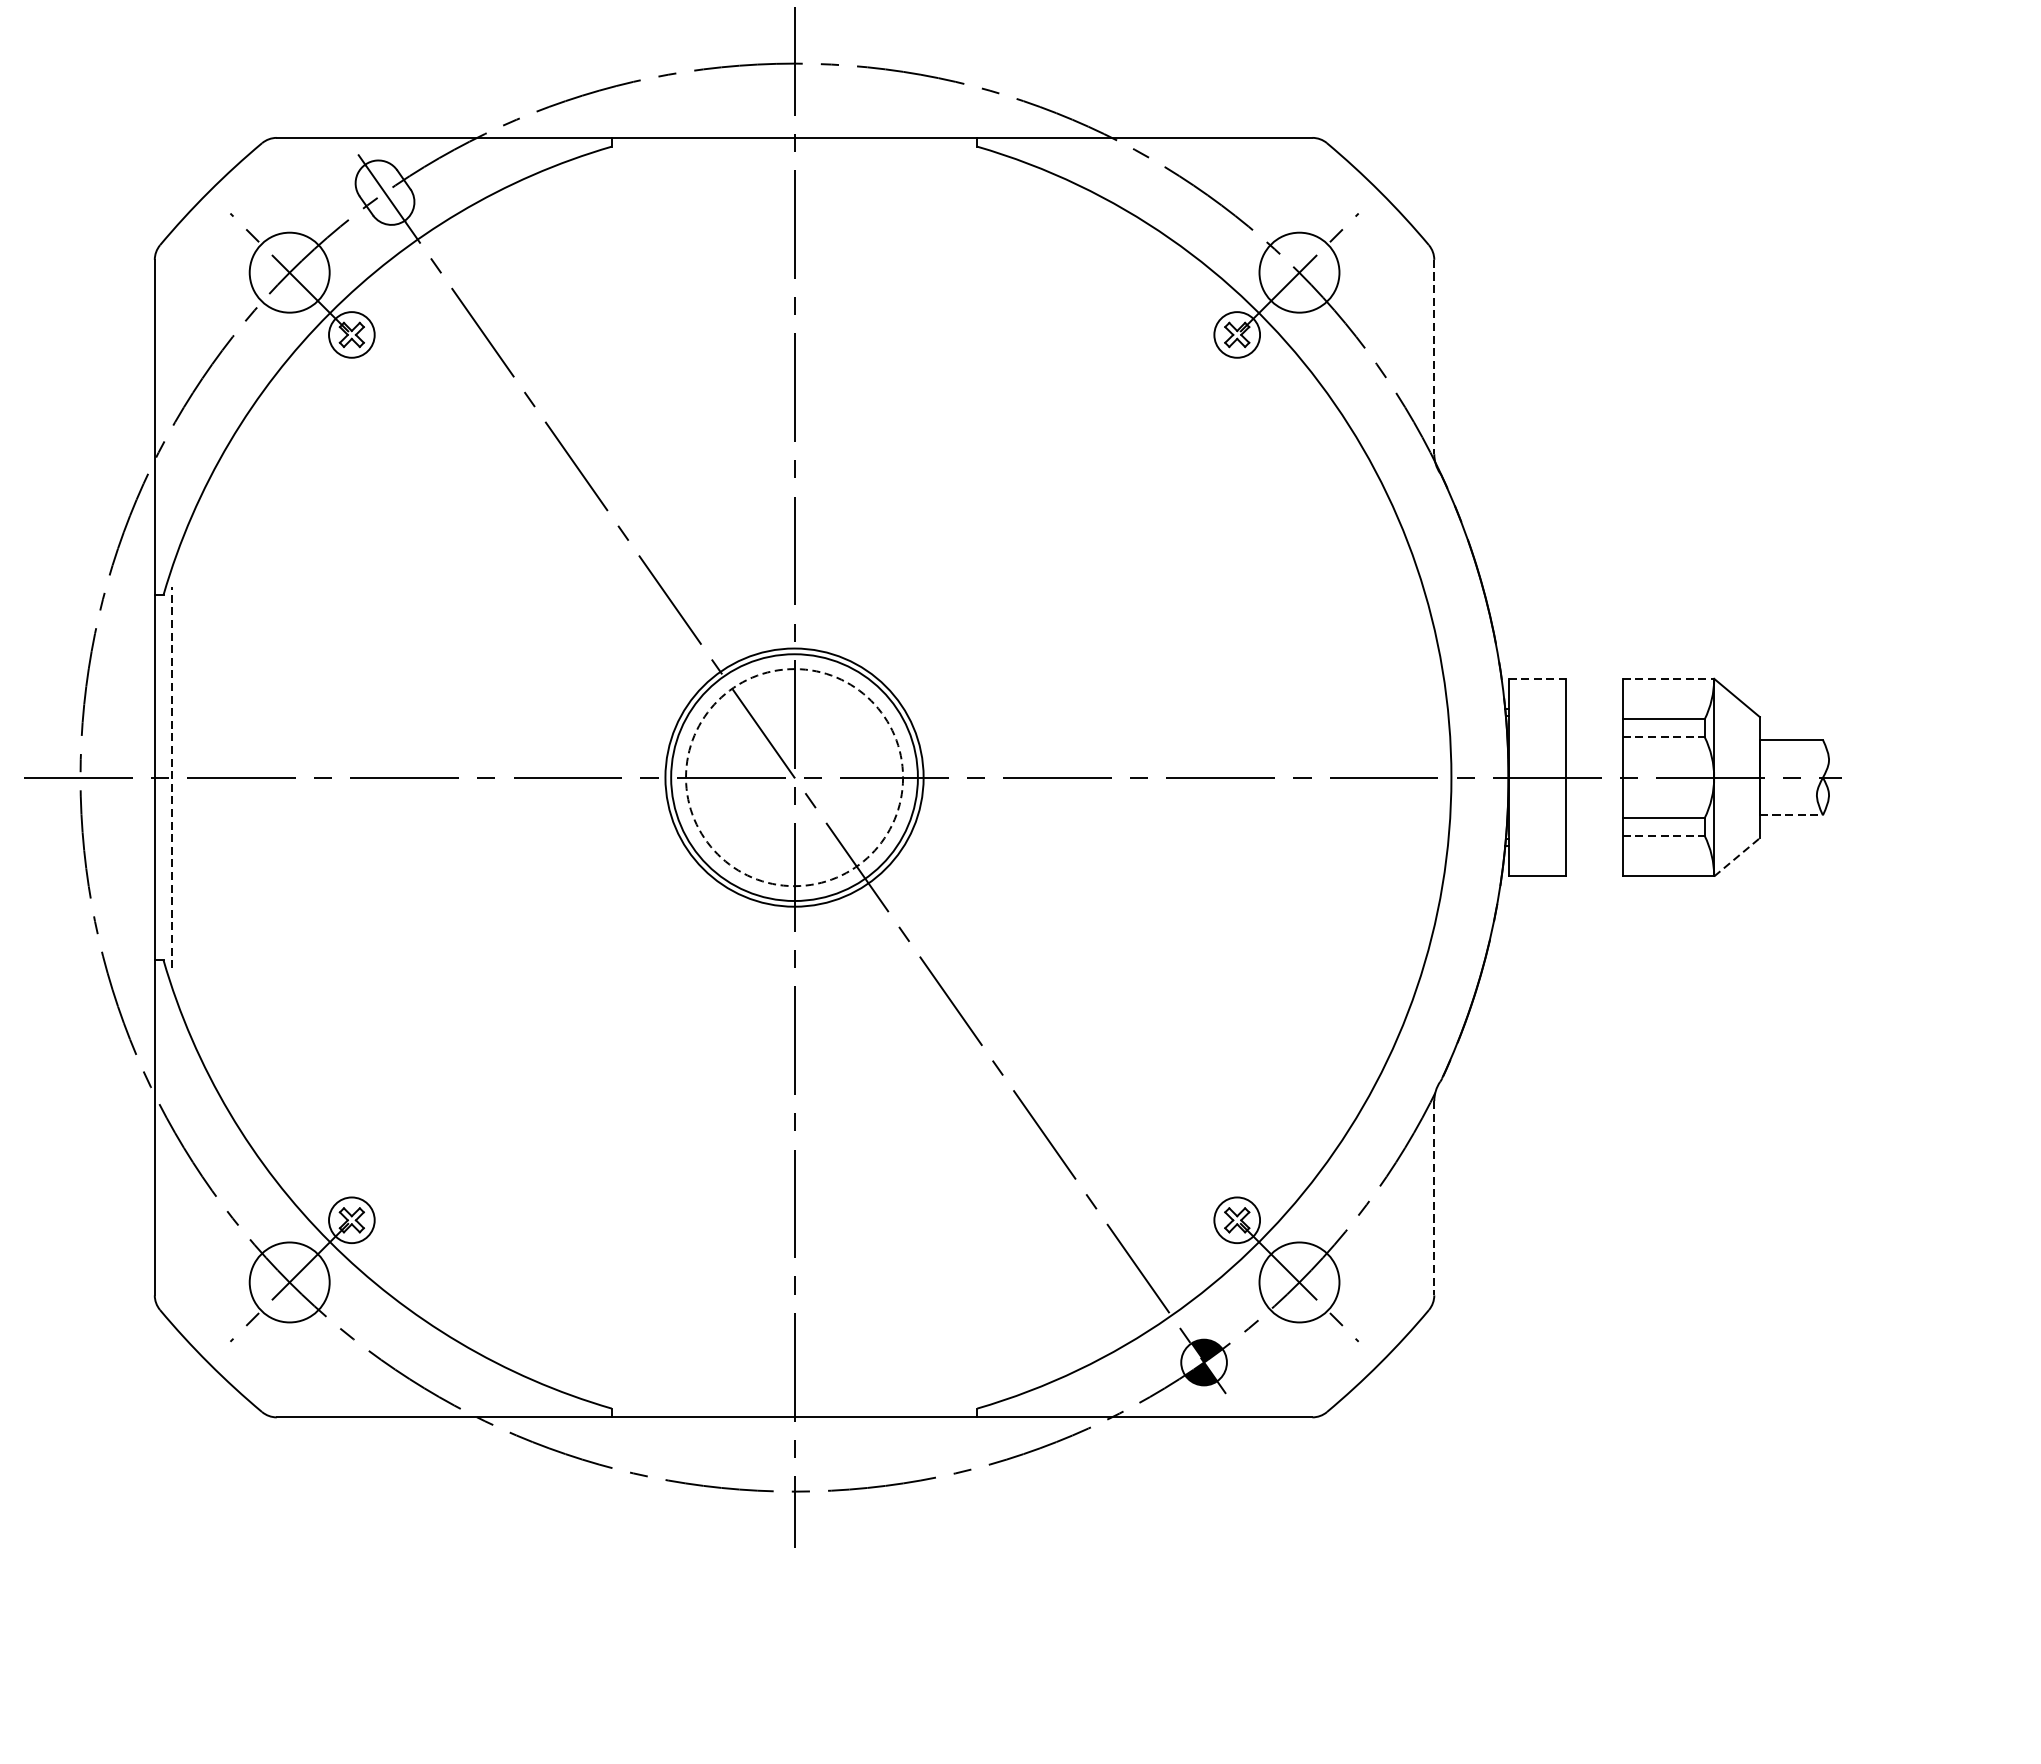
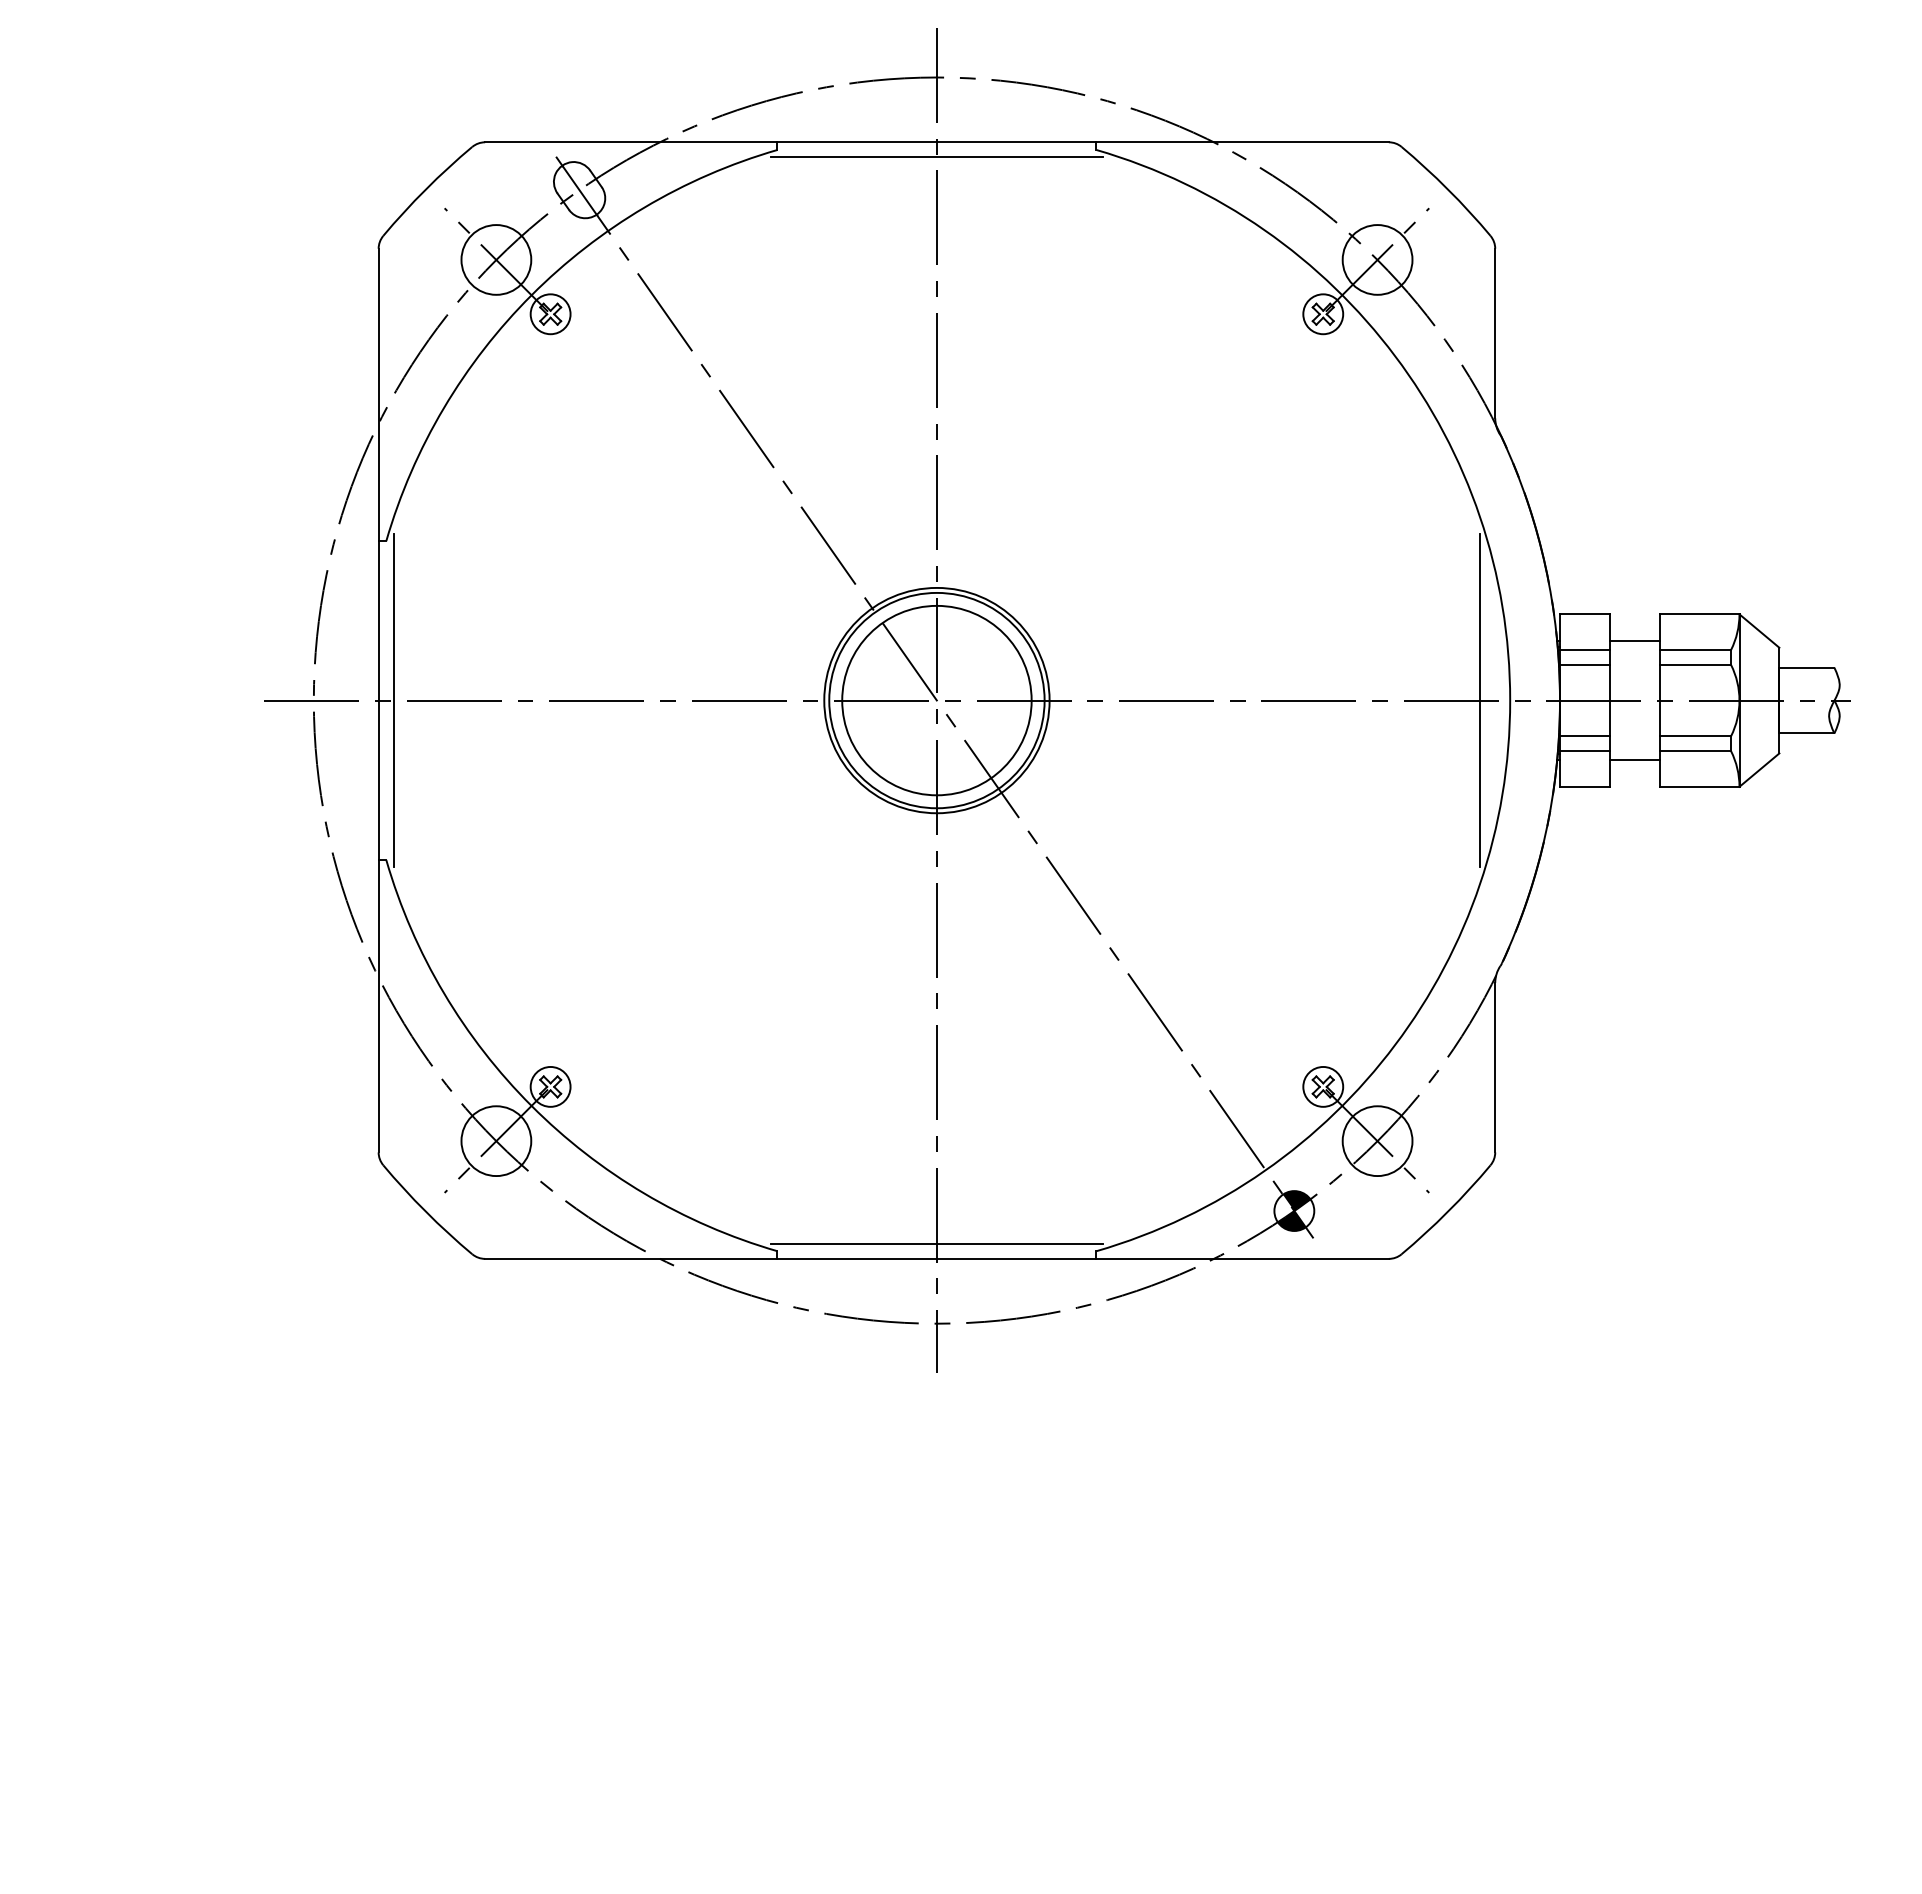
line: (794, 155) -> (936, 157), added
line: (1434, 356) -> (1495, 333), dashed -> solid
line: (1536, 678) -> (1584, 614), dashed -> solid
line: (1668, 678) -> (1699, 614), dashed -> solid
line: (1593, 708) -> (1634, 640), added
line: (1536, 719) -> (1584, 649), added
line: (1536, 737) -> (1584, 665), added
line: (1663, 737) -> (1695, 665), dashed -> solid
line: (171, 777) -> (393, 700), dashed -> solid
circle: (794, 777) -> (936, 700), dashed -> solid
line: (1417, 777) -> (1480, 700), added
line: (1790, 815) -> (1806, 733), dashed -> solid
line: (1536, 818) -> (1584, 736), added
line: (1536, 835) -> (1584, 751), added
line: (1663, 835) -> (1695, 751), dashed -> solid
line: (1593, 846) -> (1634, 760), added
line: (1737, 856) -> (1759, 769), dashed -> solid
line: (1434, 1198) -> (1495, 1067), dashed -> solid
line: (794, 1399) -> (936, 1243), added

